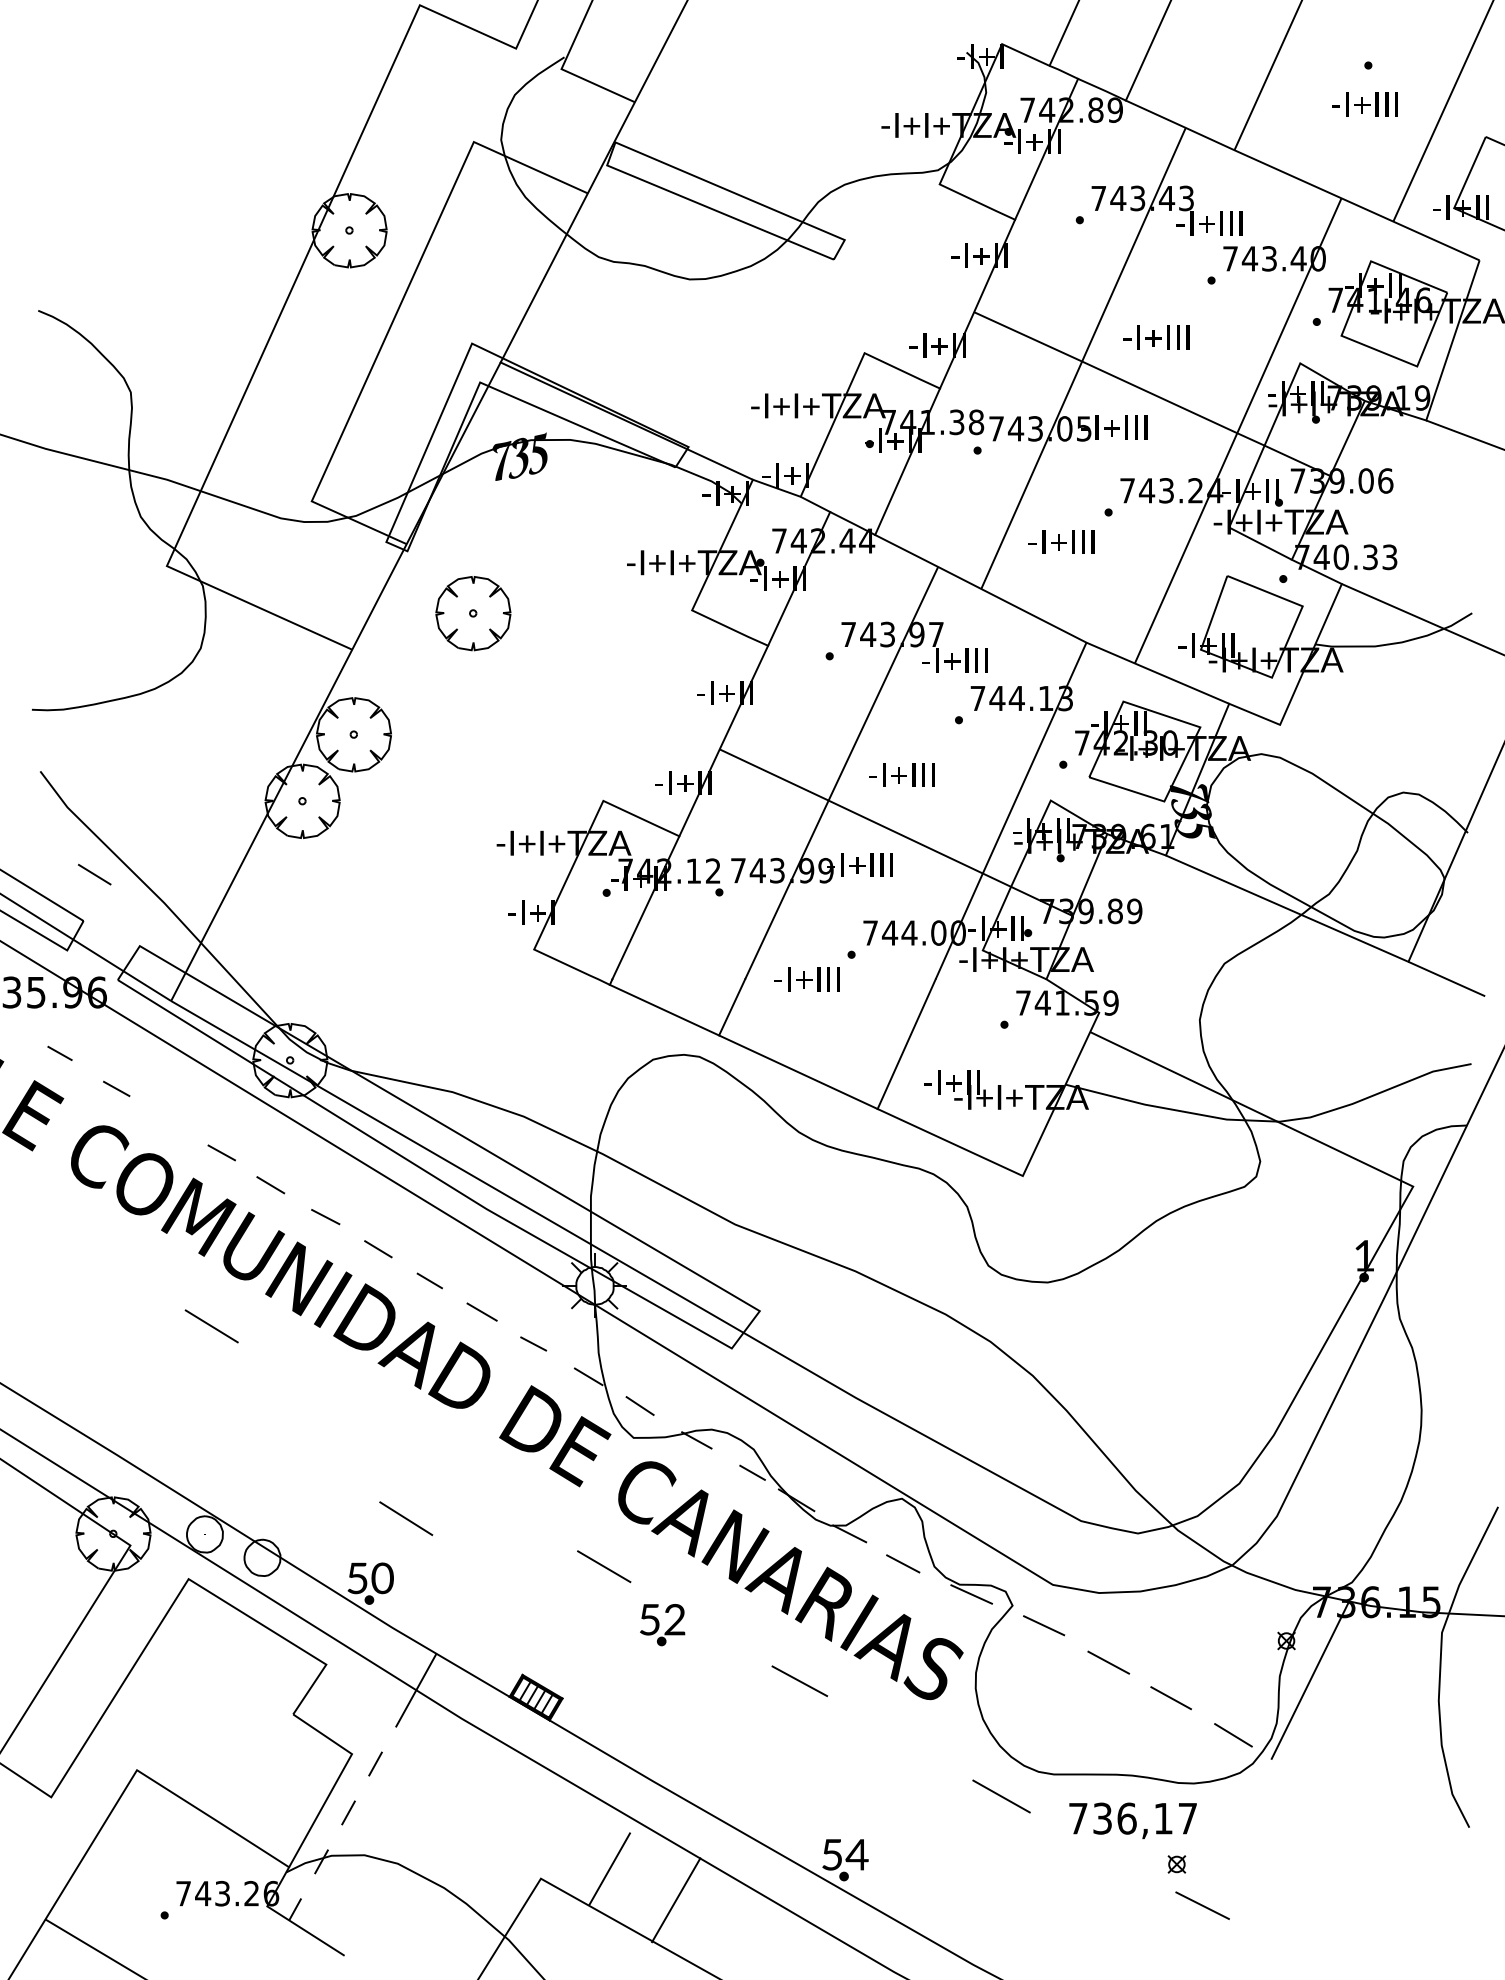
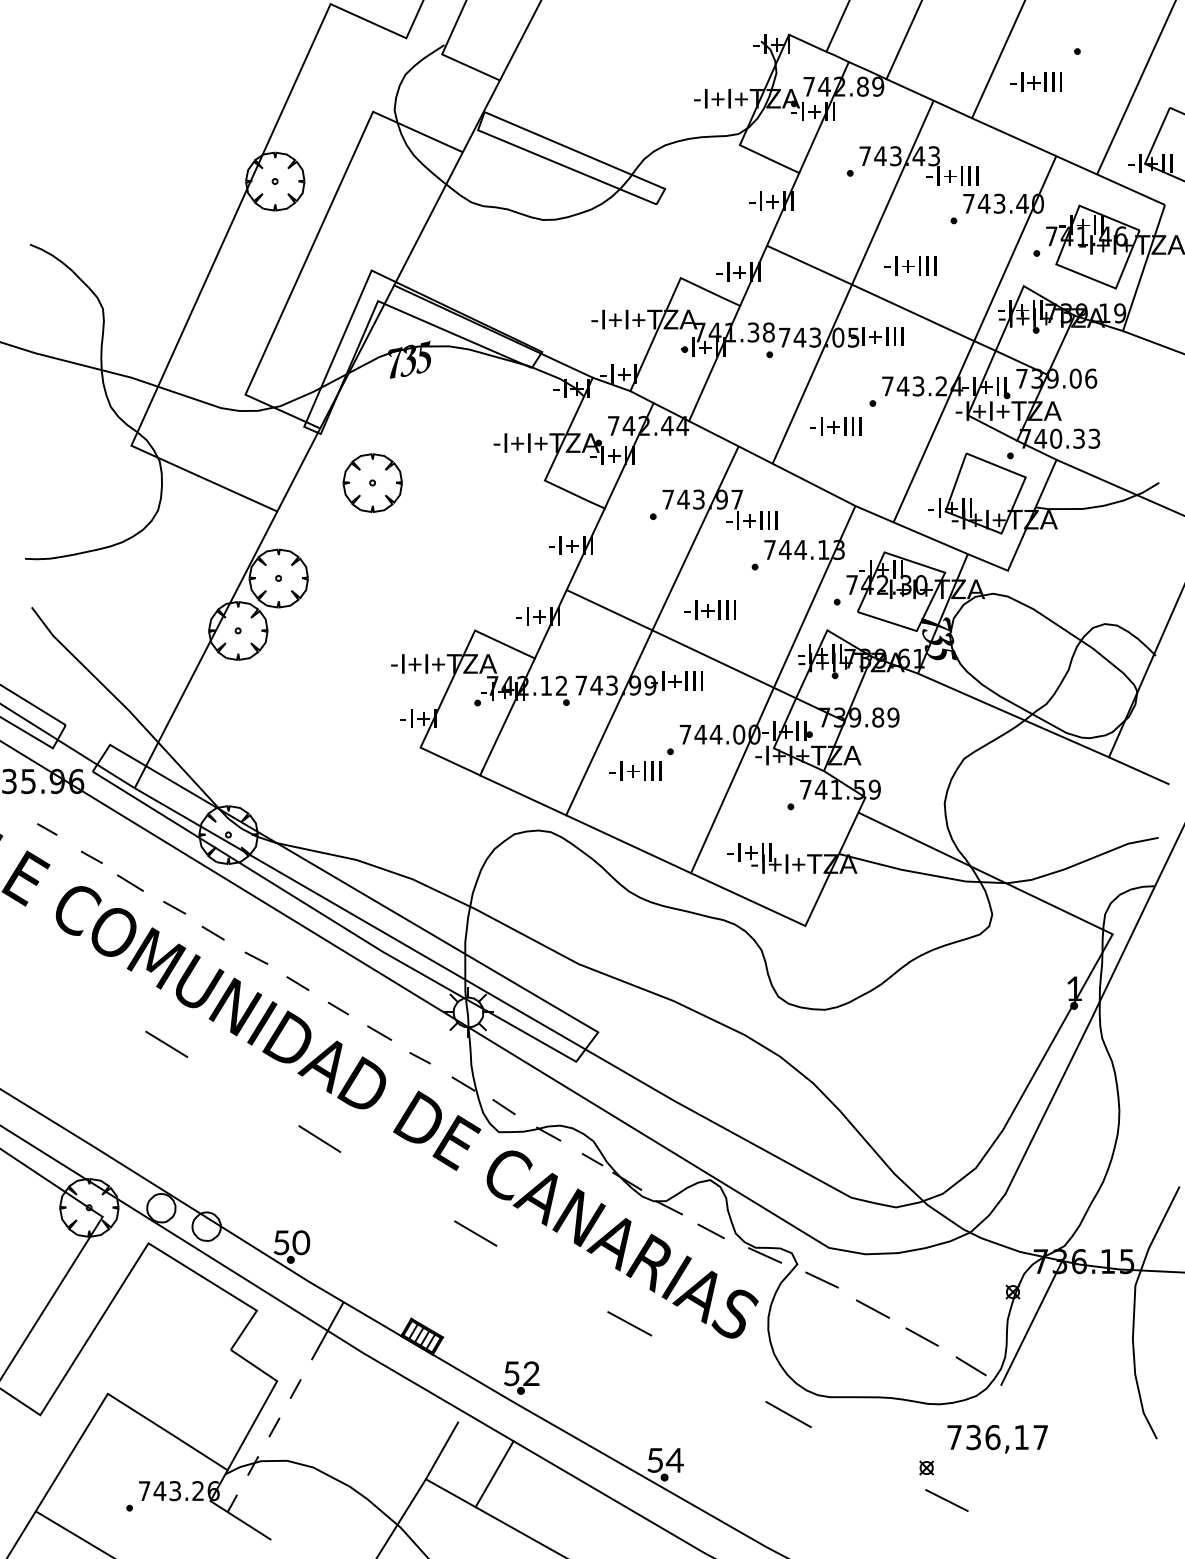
text: (1364, 104) -> (1035, 82), moved
line: (94, 874) -> (130, 883), moved
line: (406, 1518) -> (320, 1138), moved
part: (662, 1625) -> (521, 1378), moved
text: (1132, 1820) -> (997, 1438), moved
line: (612, 1862) -> (444, 1445), moved
line: (676, 1900) -> (494, 1474), moved

